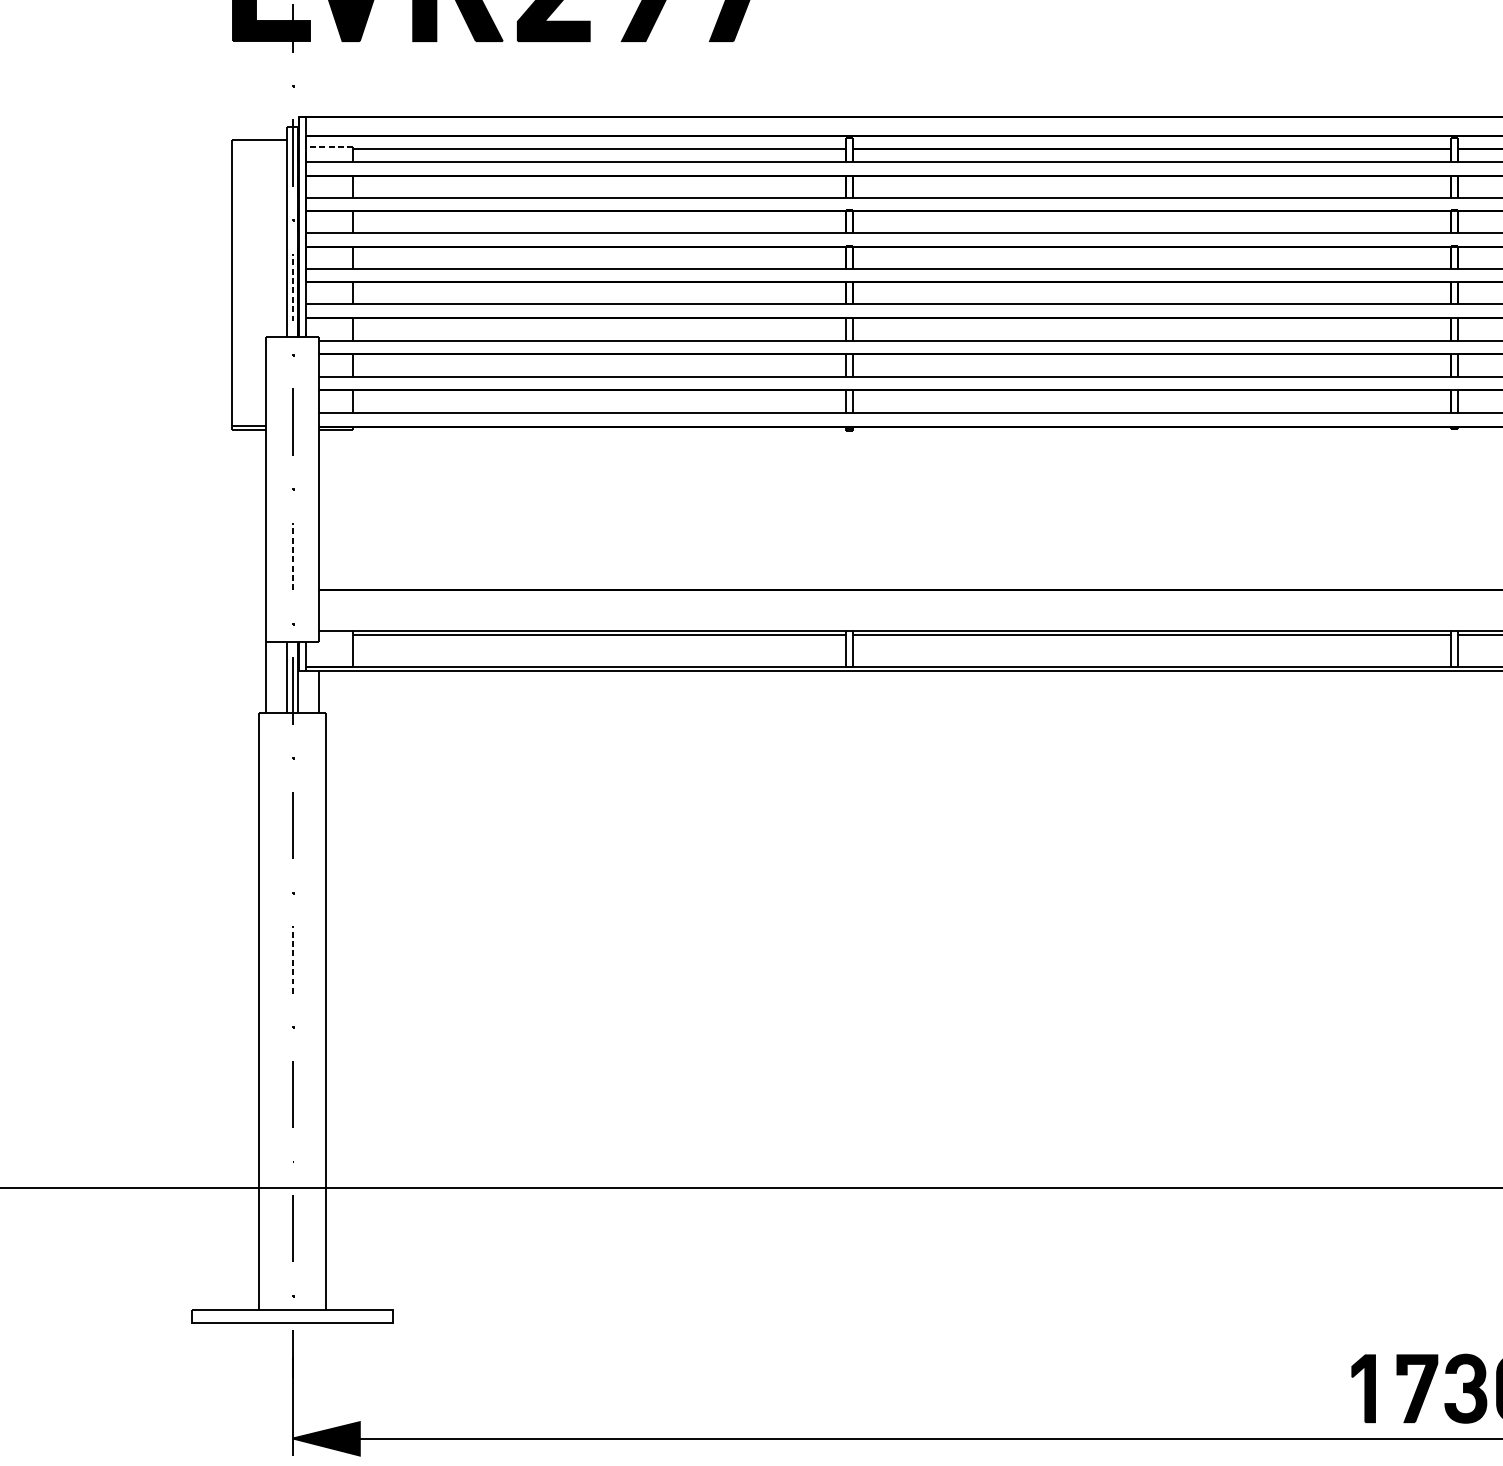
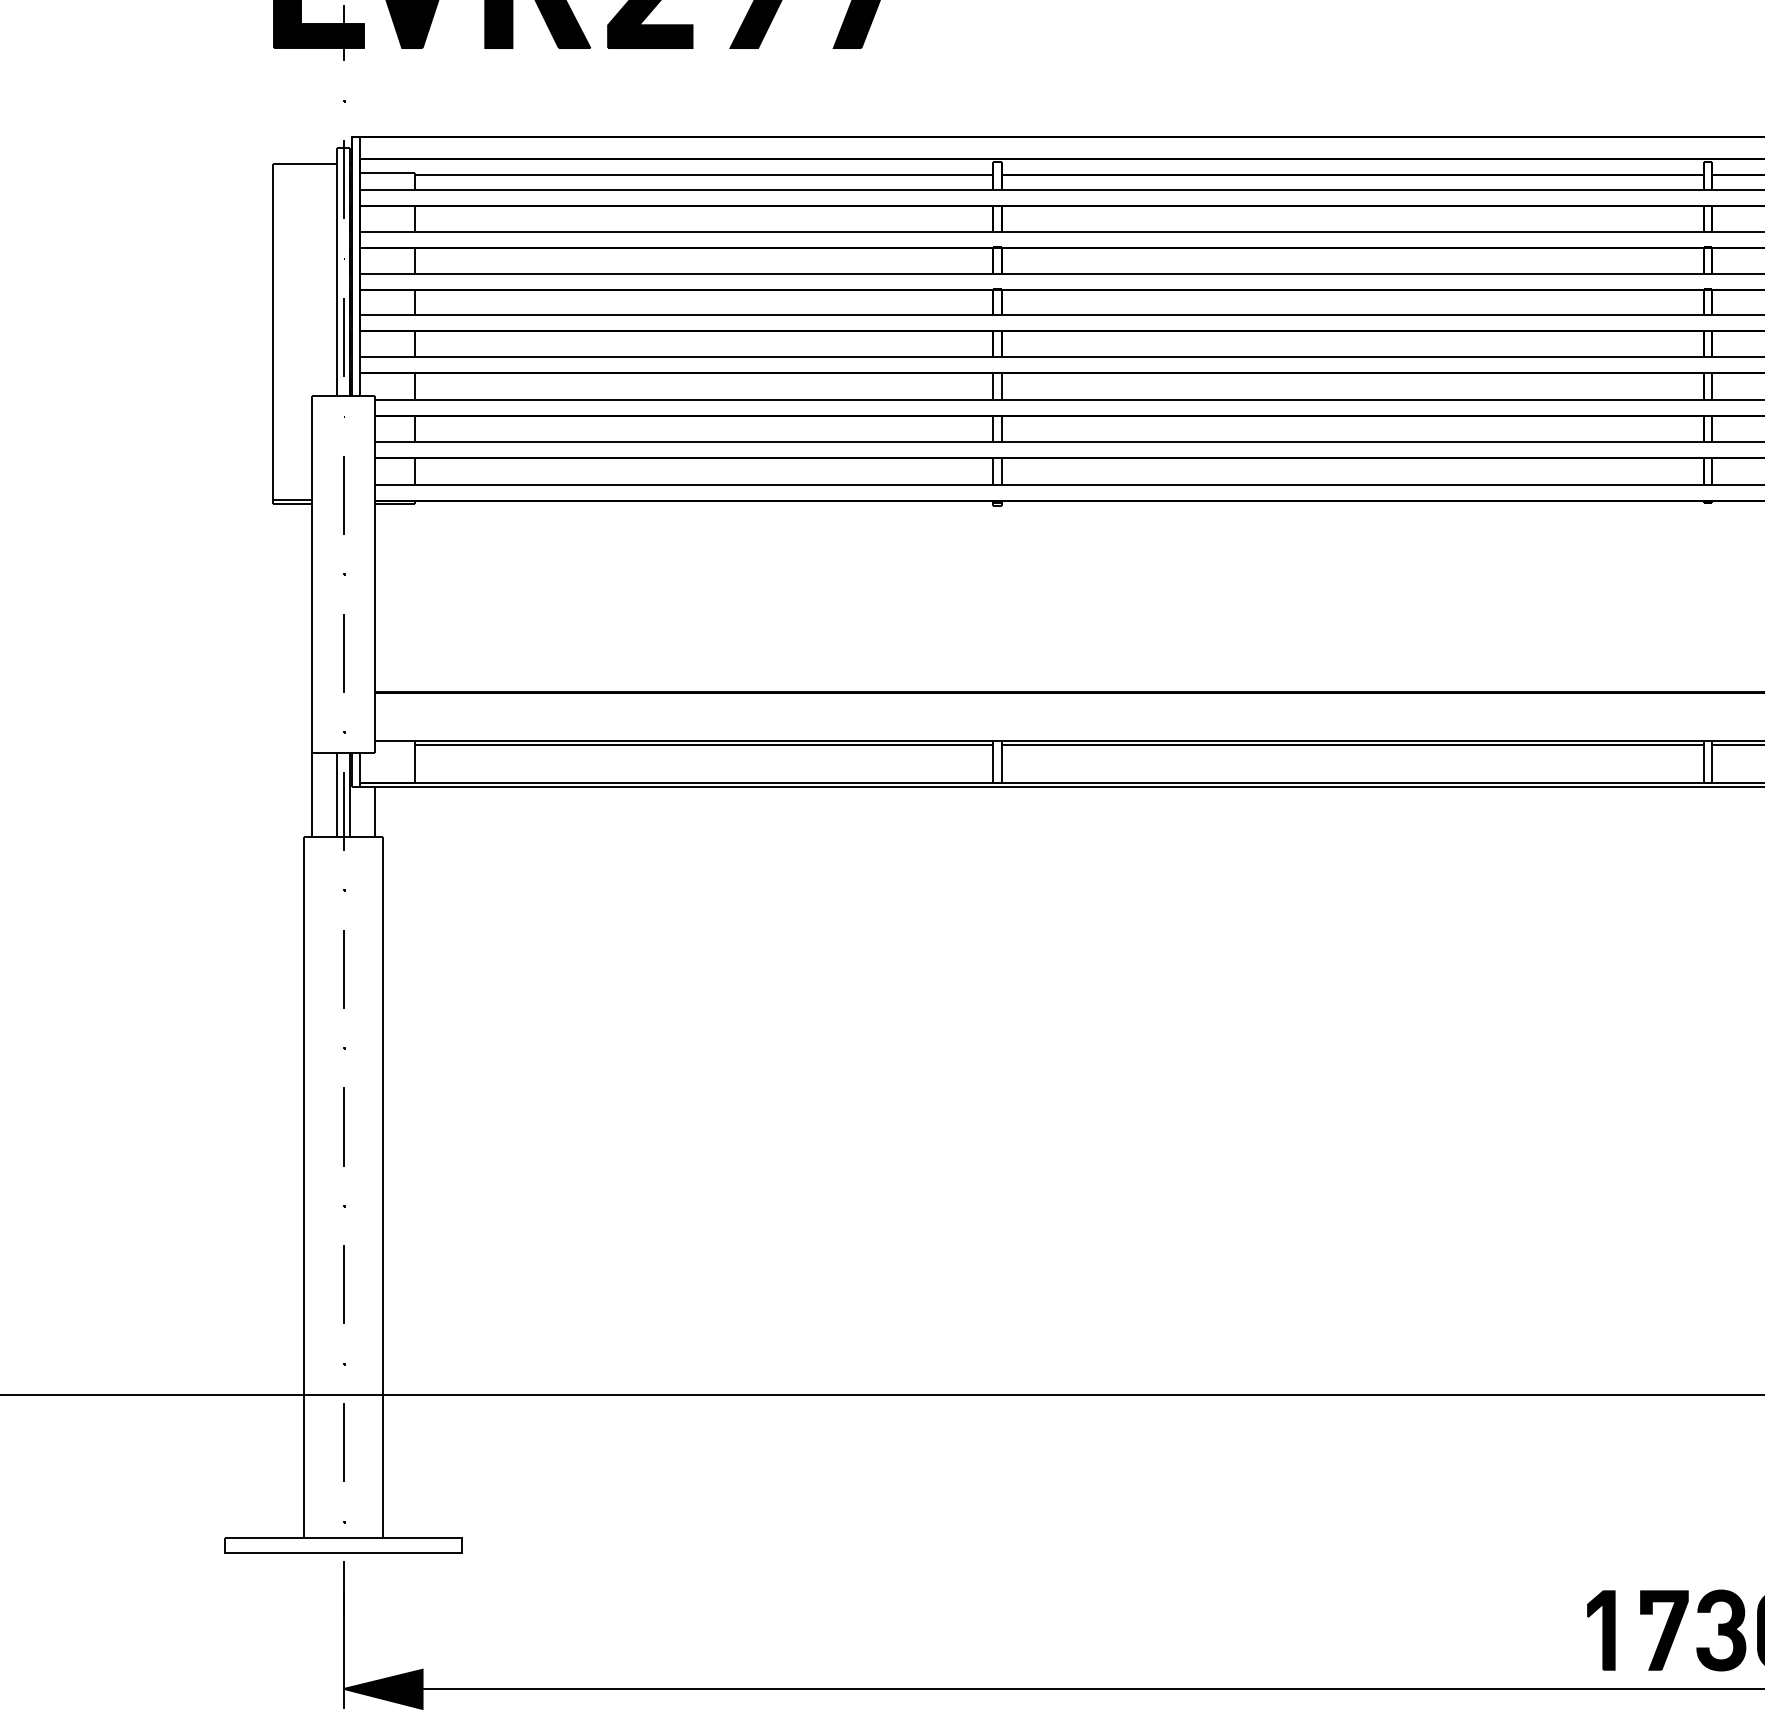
line: (329, 147) -> (387, 172), dashed -> solid
line: (293, 287) -> (344, 337), dashed -> solid
line: (293, 556) -> (344, 653), dashed -> solid
line: (293, 960) -> (344, 1127), dashed -> solid

